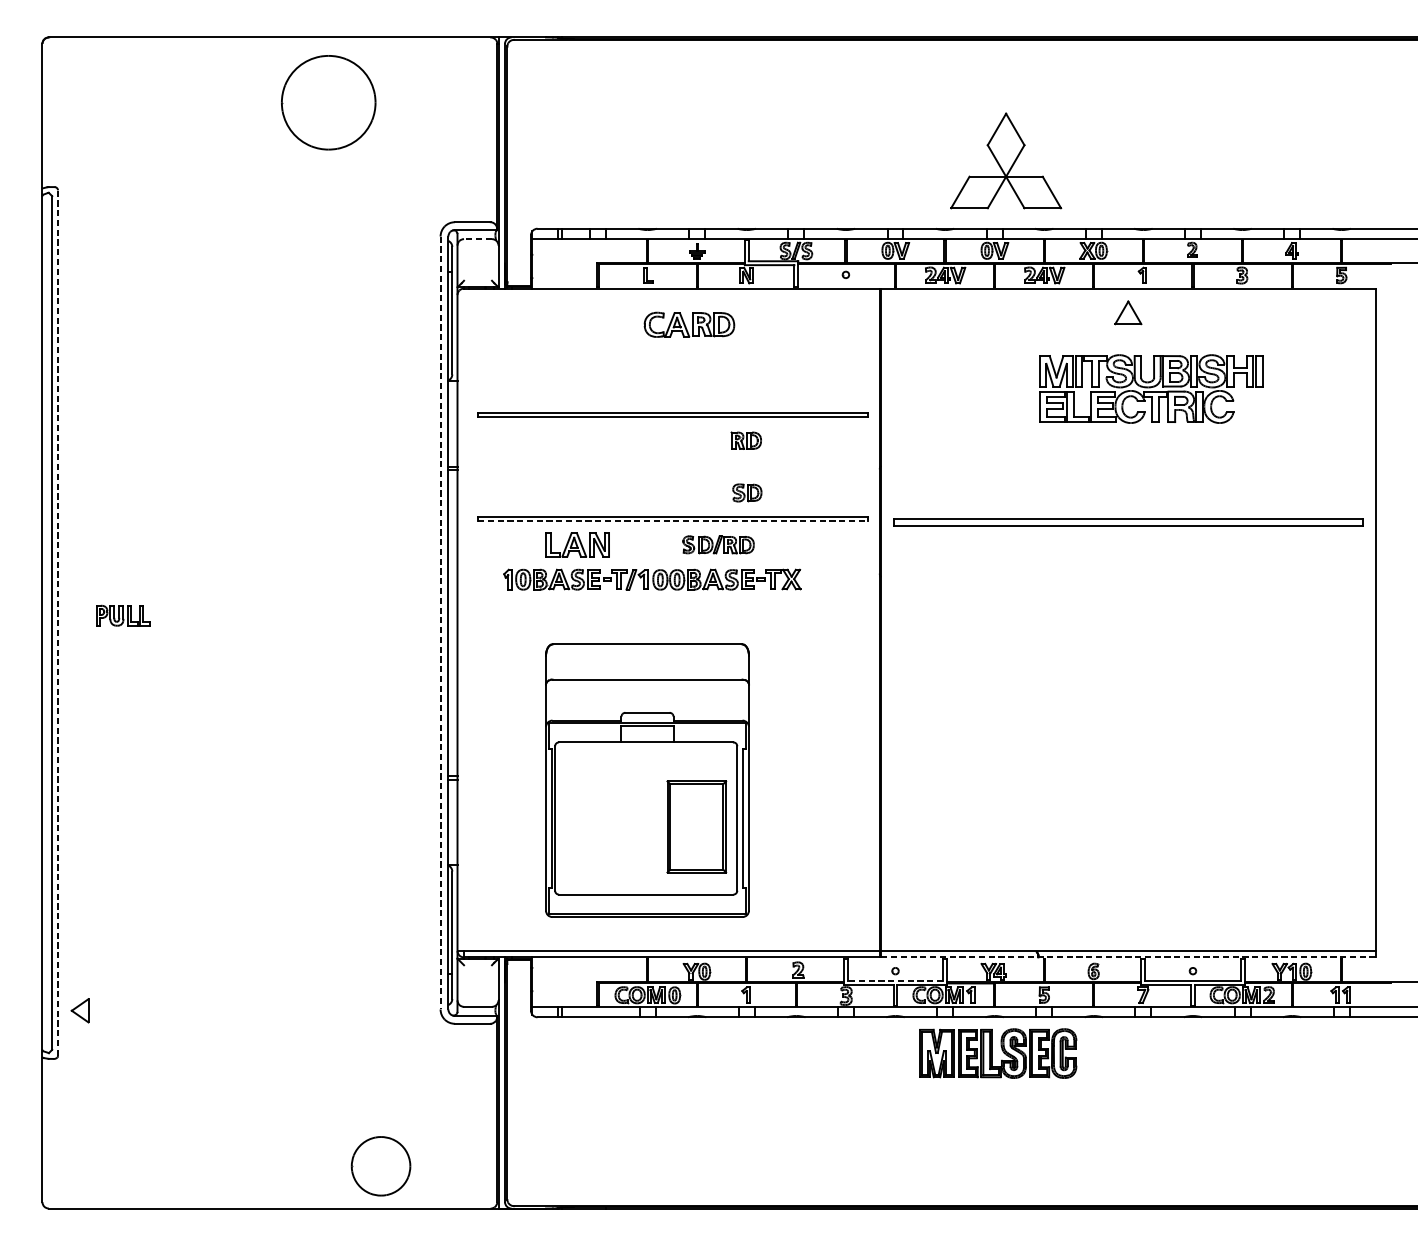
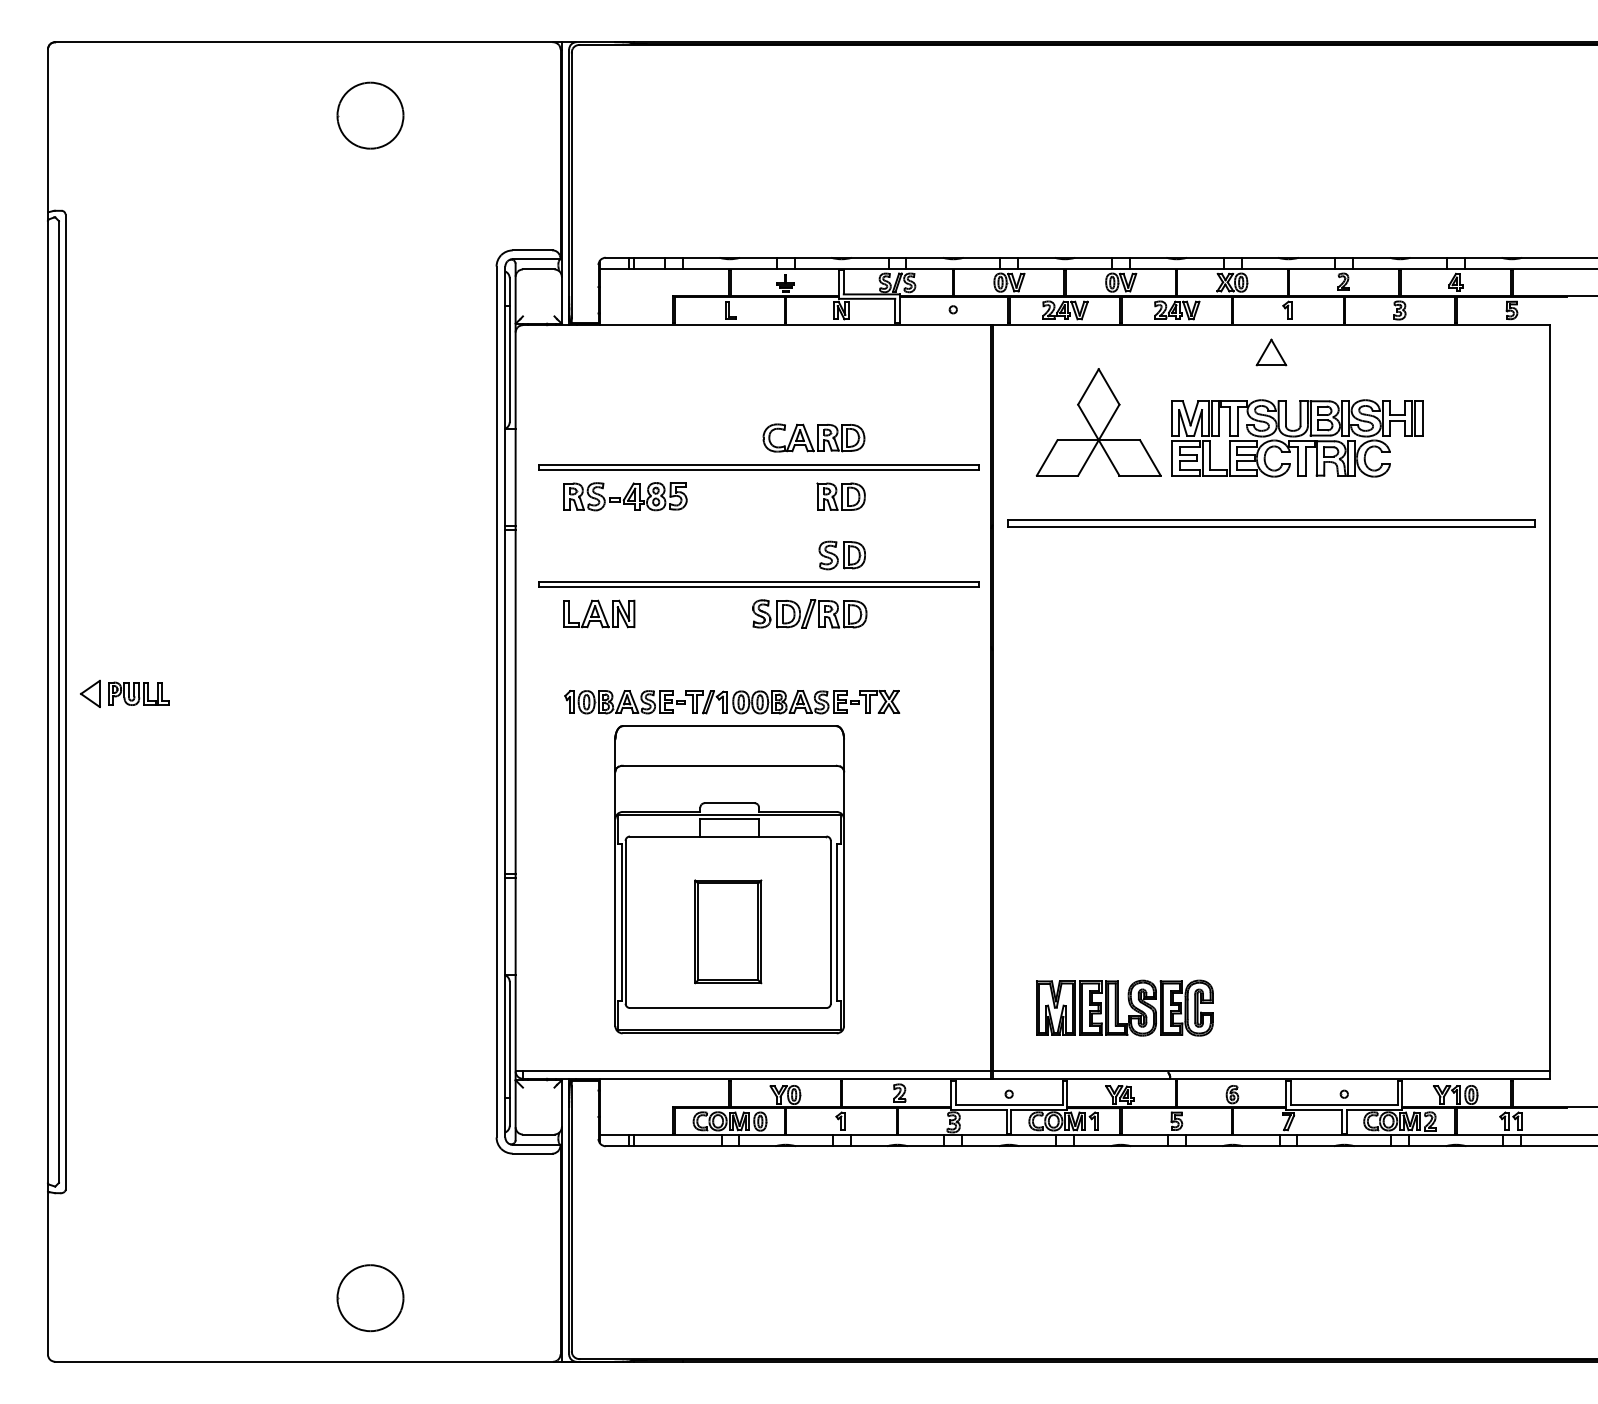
part: (328, 102) -> (370, 115), size x0.62
part: (1005, 161) -> (1098, 422), moved
line: (477, 239) -> (538, 269), dashed -> solid
part: (689, 324) -> (813, 437), moved
part: (555, 440) -> (625, 496), added
part: (745, 440) -> (840, 496), size x1.43
part: (746, 492) -> (841, 555), size x1.43
line: (673, 520) -> (758, 586), dashed -> solid
part: (1128, 522) -> (1271, 523), moved
part: (578, 544) -> (599, 613), moved
part: (718, 544) -> (809, 613), size x1.43
part: (652, 579) -> (732, 702), moved
line: (58, 623) -> (65, 702), dashed -> solid
line: (440, 623) -> (496, 702), dashed -> solid
part: (697, 826) -> (728, 931), moved
line: (1128, 957) -> (1271, 1078), dashed -> solid
line: (895, 981) -> (1009, 1105), dashed -> solid
part: (80, 1010) -> (90, 693), moved
part: (997, 1052) -> (1124, 1007), moved
part: (381, 1166) -> (370, 1298), moved

